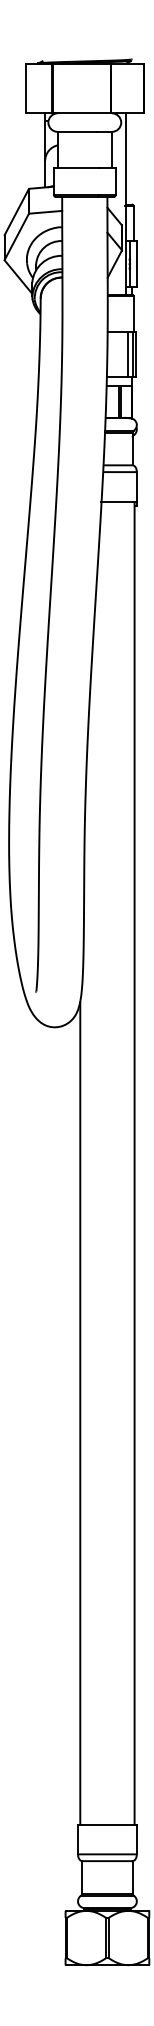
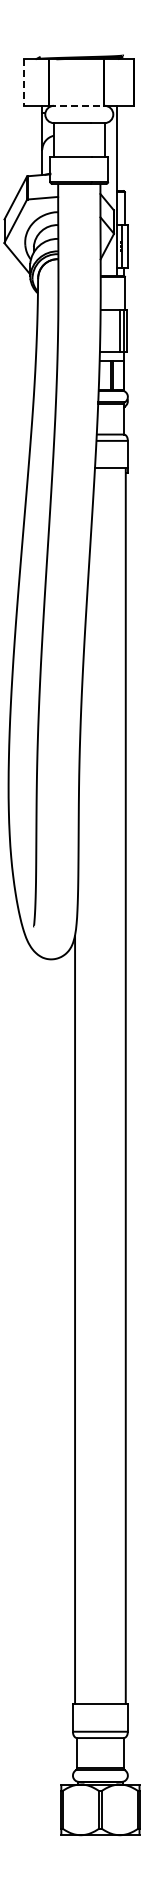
line: (26, 89) -> (24, 83), solid -> dashed
line: (81, 112) -> (76, 105), solid -> dashed

